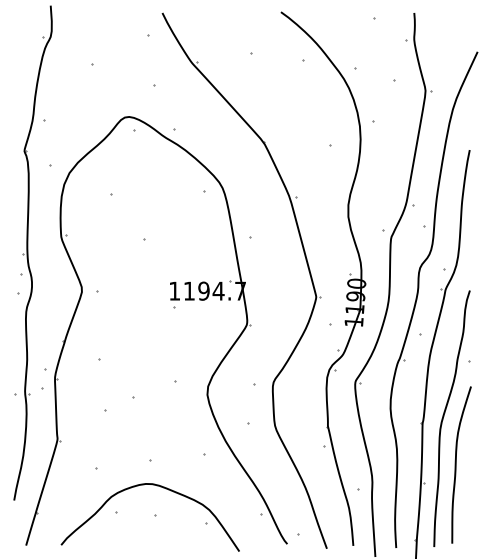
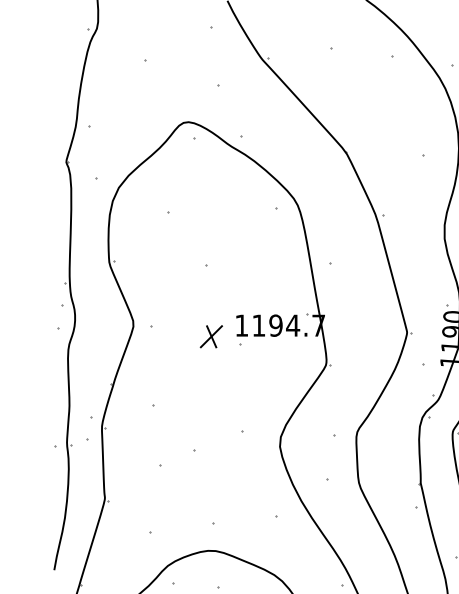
part: (148, 300) -> (211, 336), added

